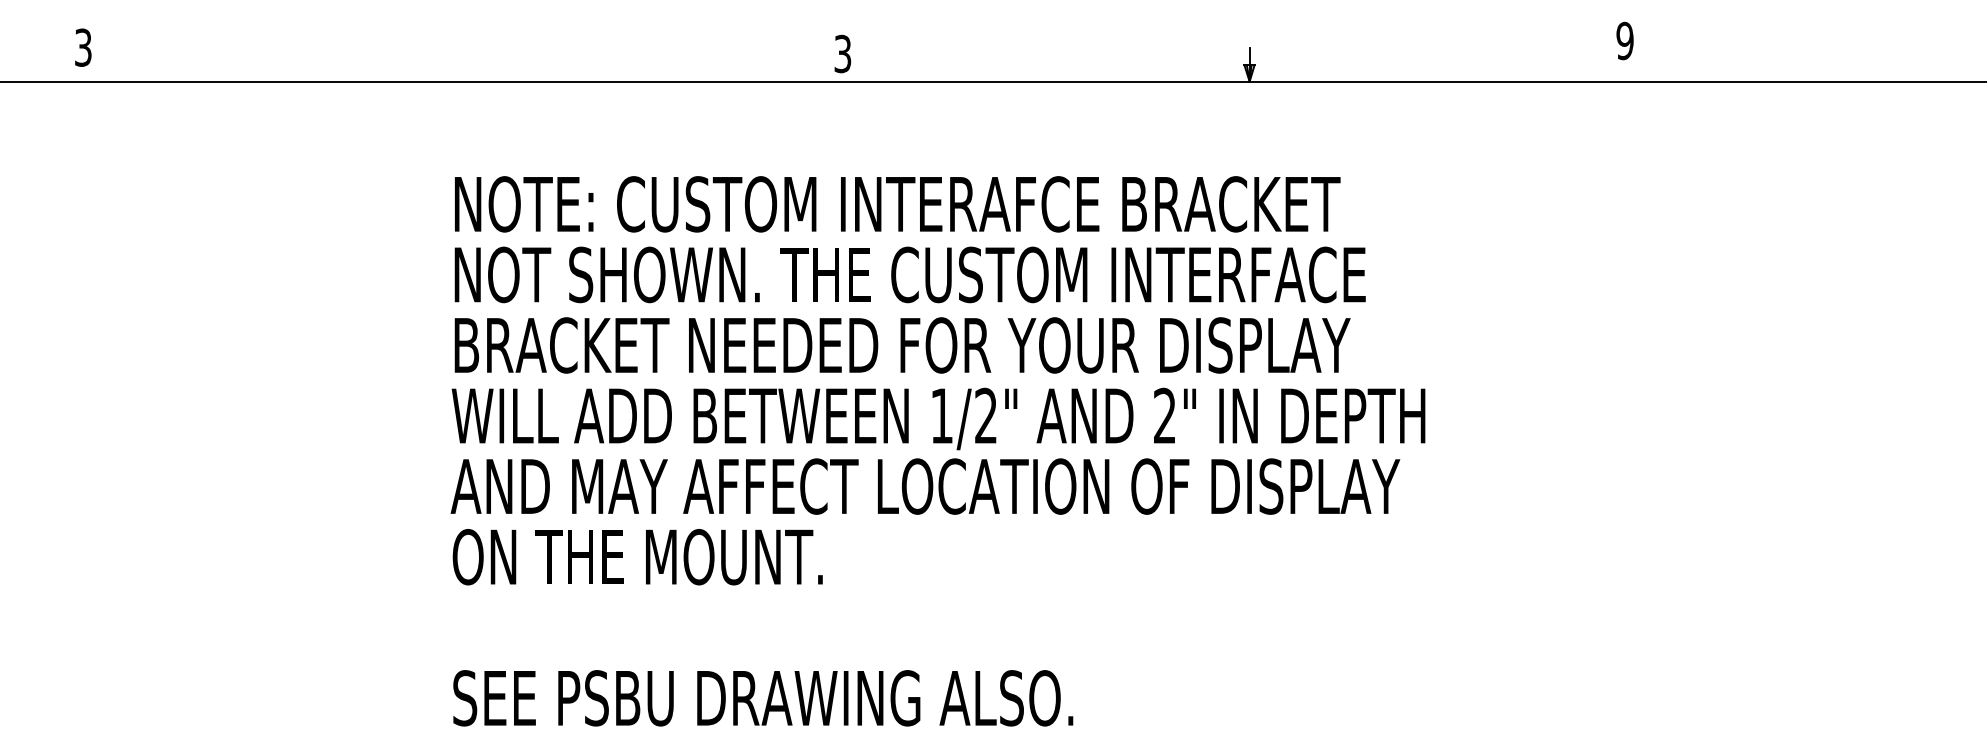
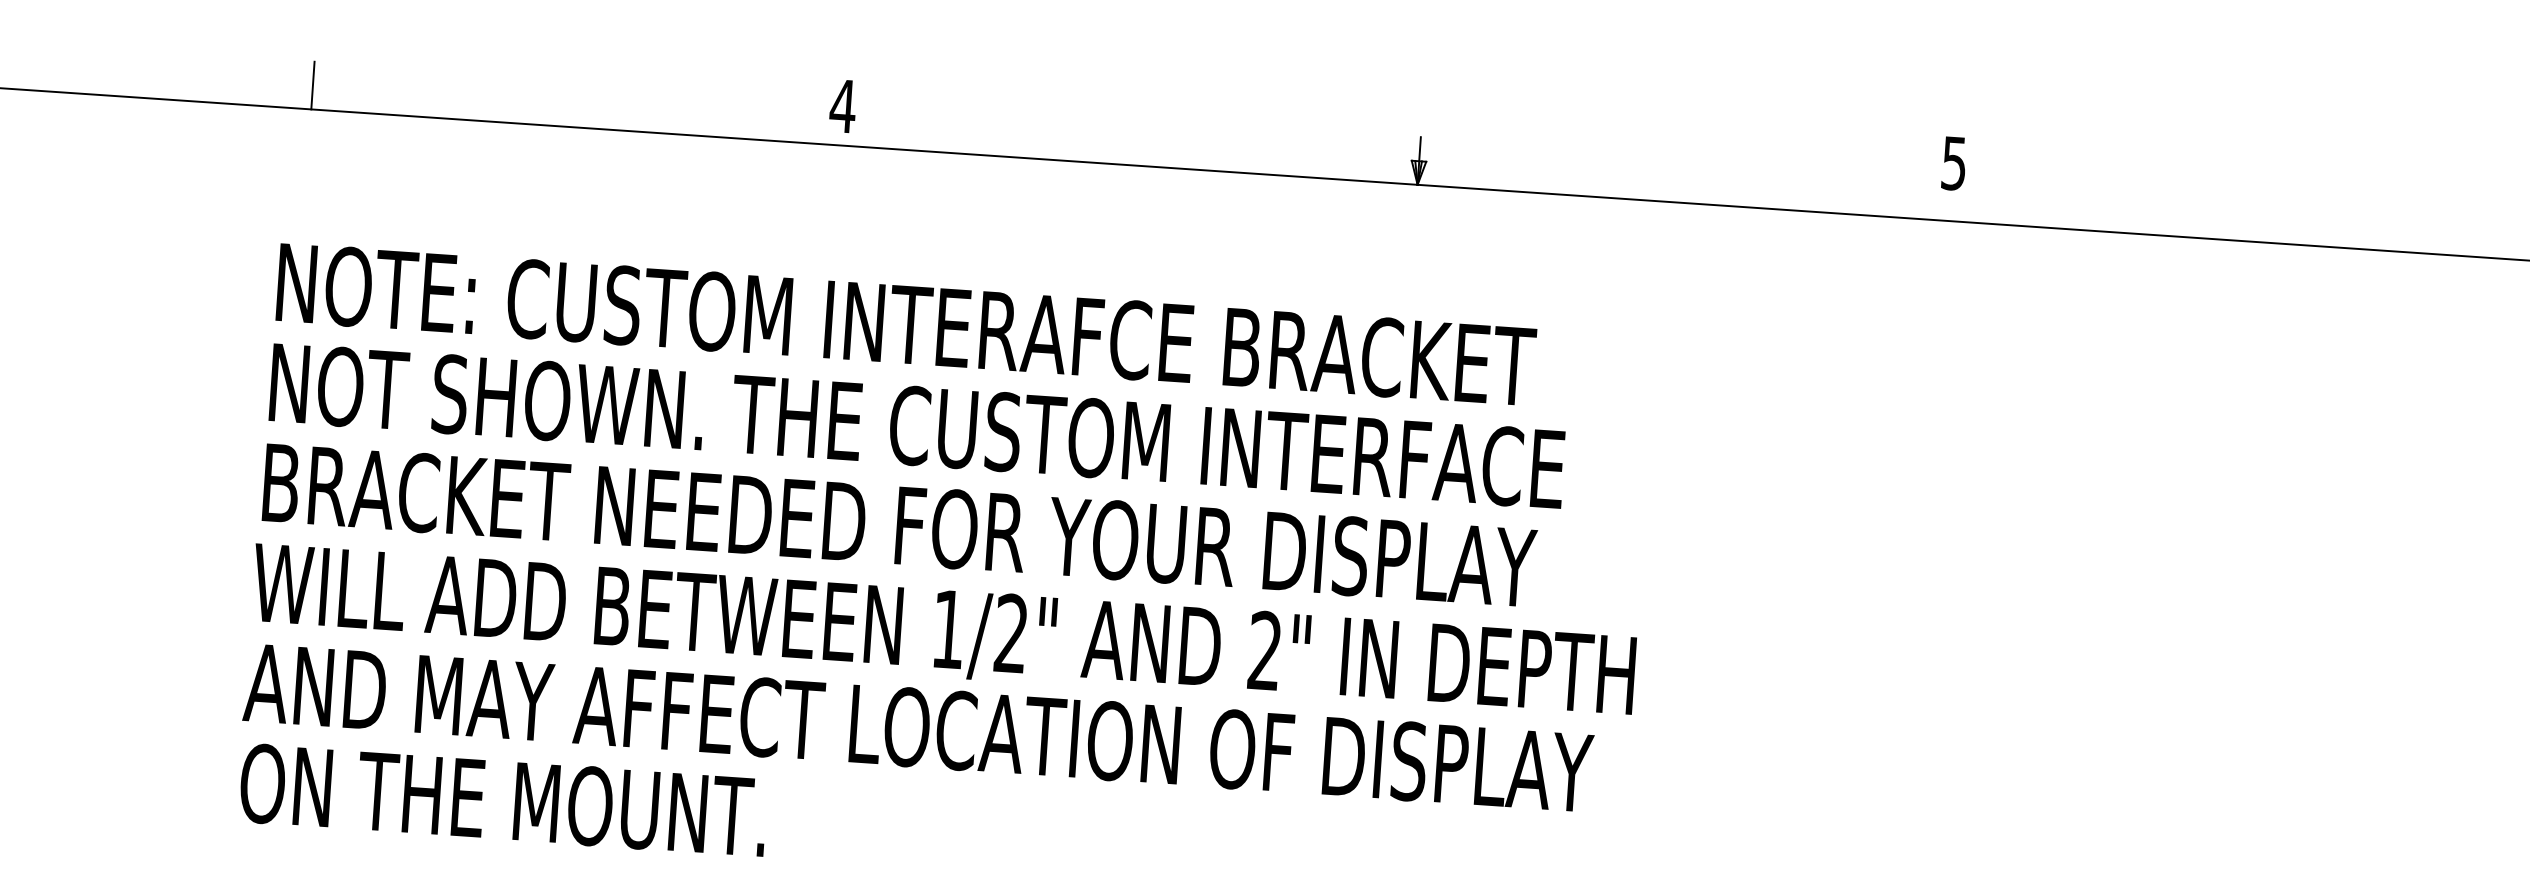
text: (1624, 40) -> (1953, 162), 9 -> 5
text: (842, 53) -> (842, 105), 3 -> 4
line: (469, 64) -> (312, 84), added

